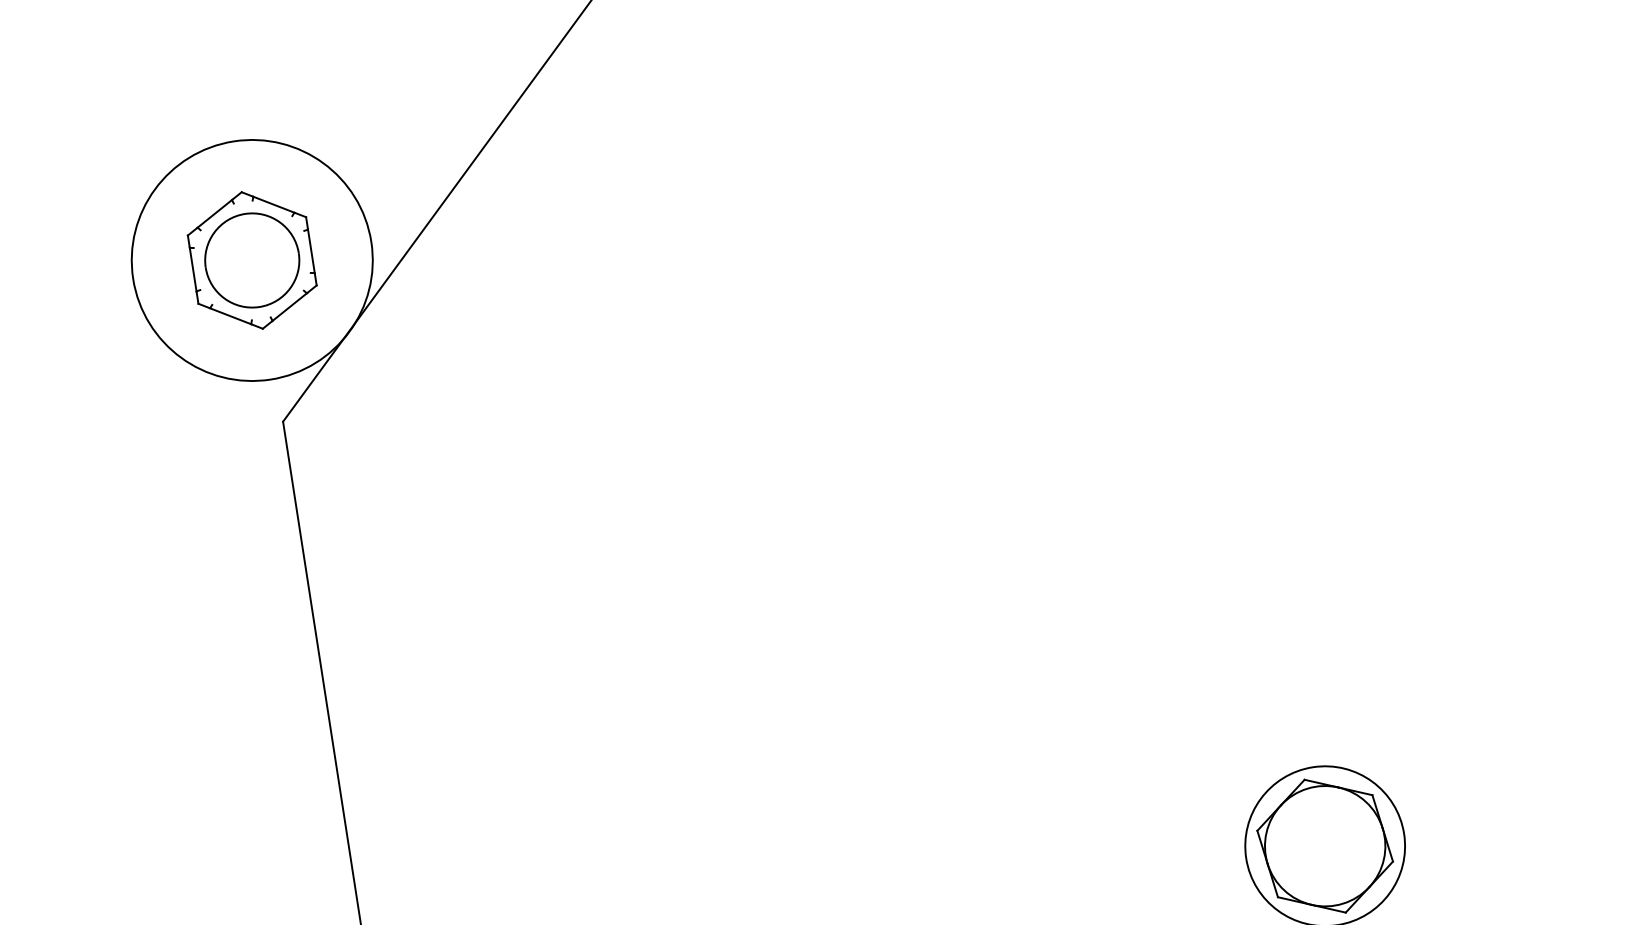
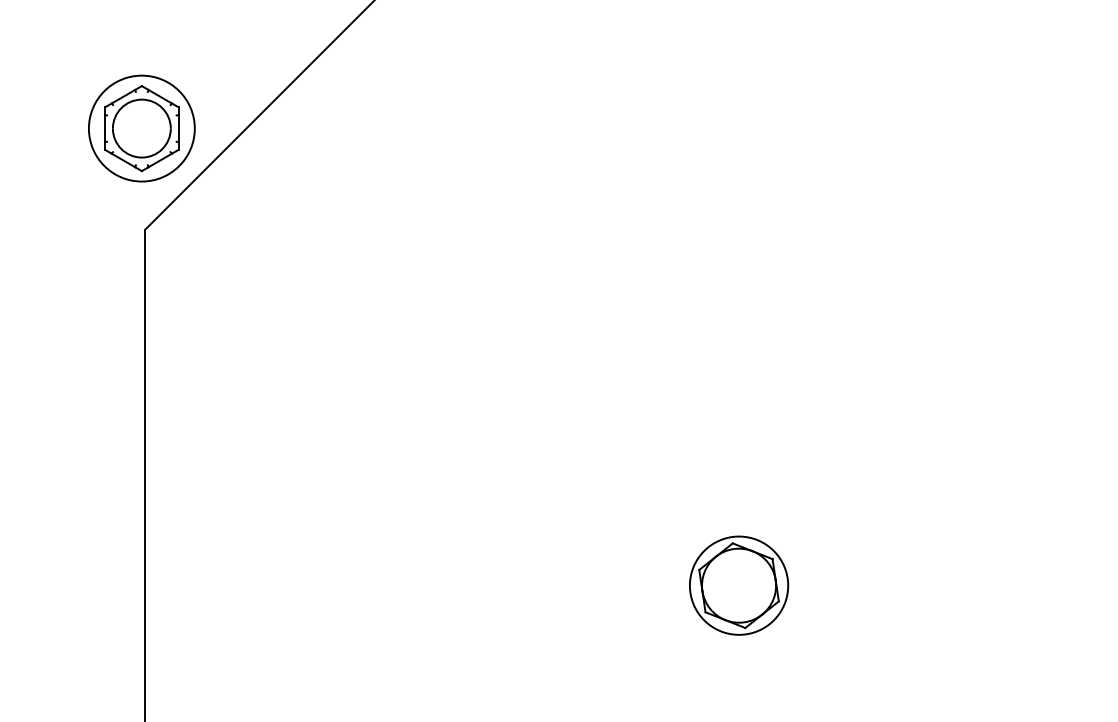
circle: (251, 260) -> (141, 128), size x0.71

